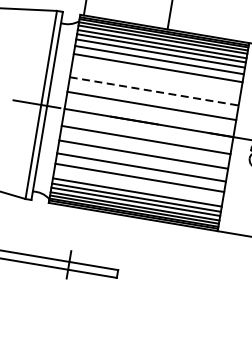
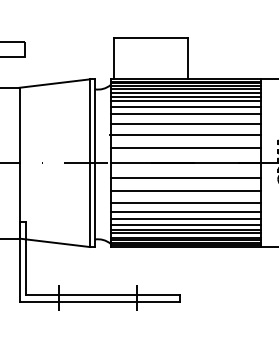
line: (156, 78) -> (185, 123), added
line: (154, 92) -> (186, 135), dashed -> solid
line: (138, 186) -> (185, 219), added

